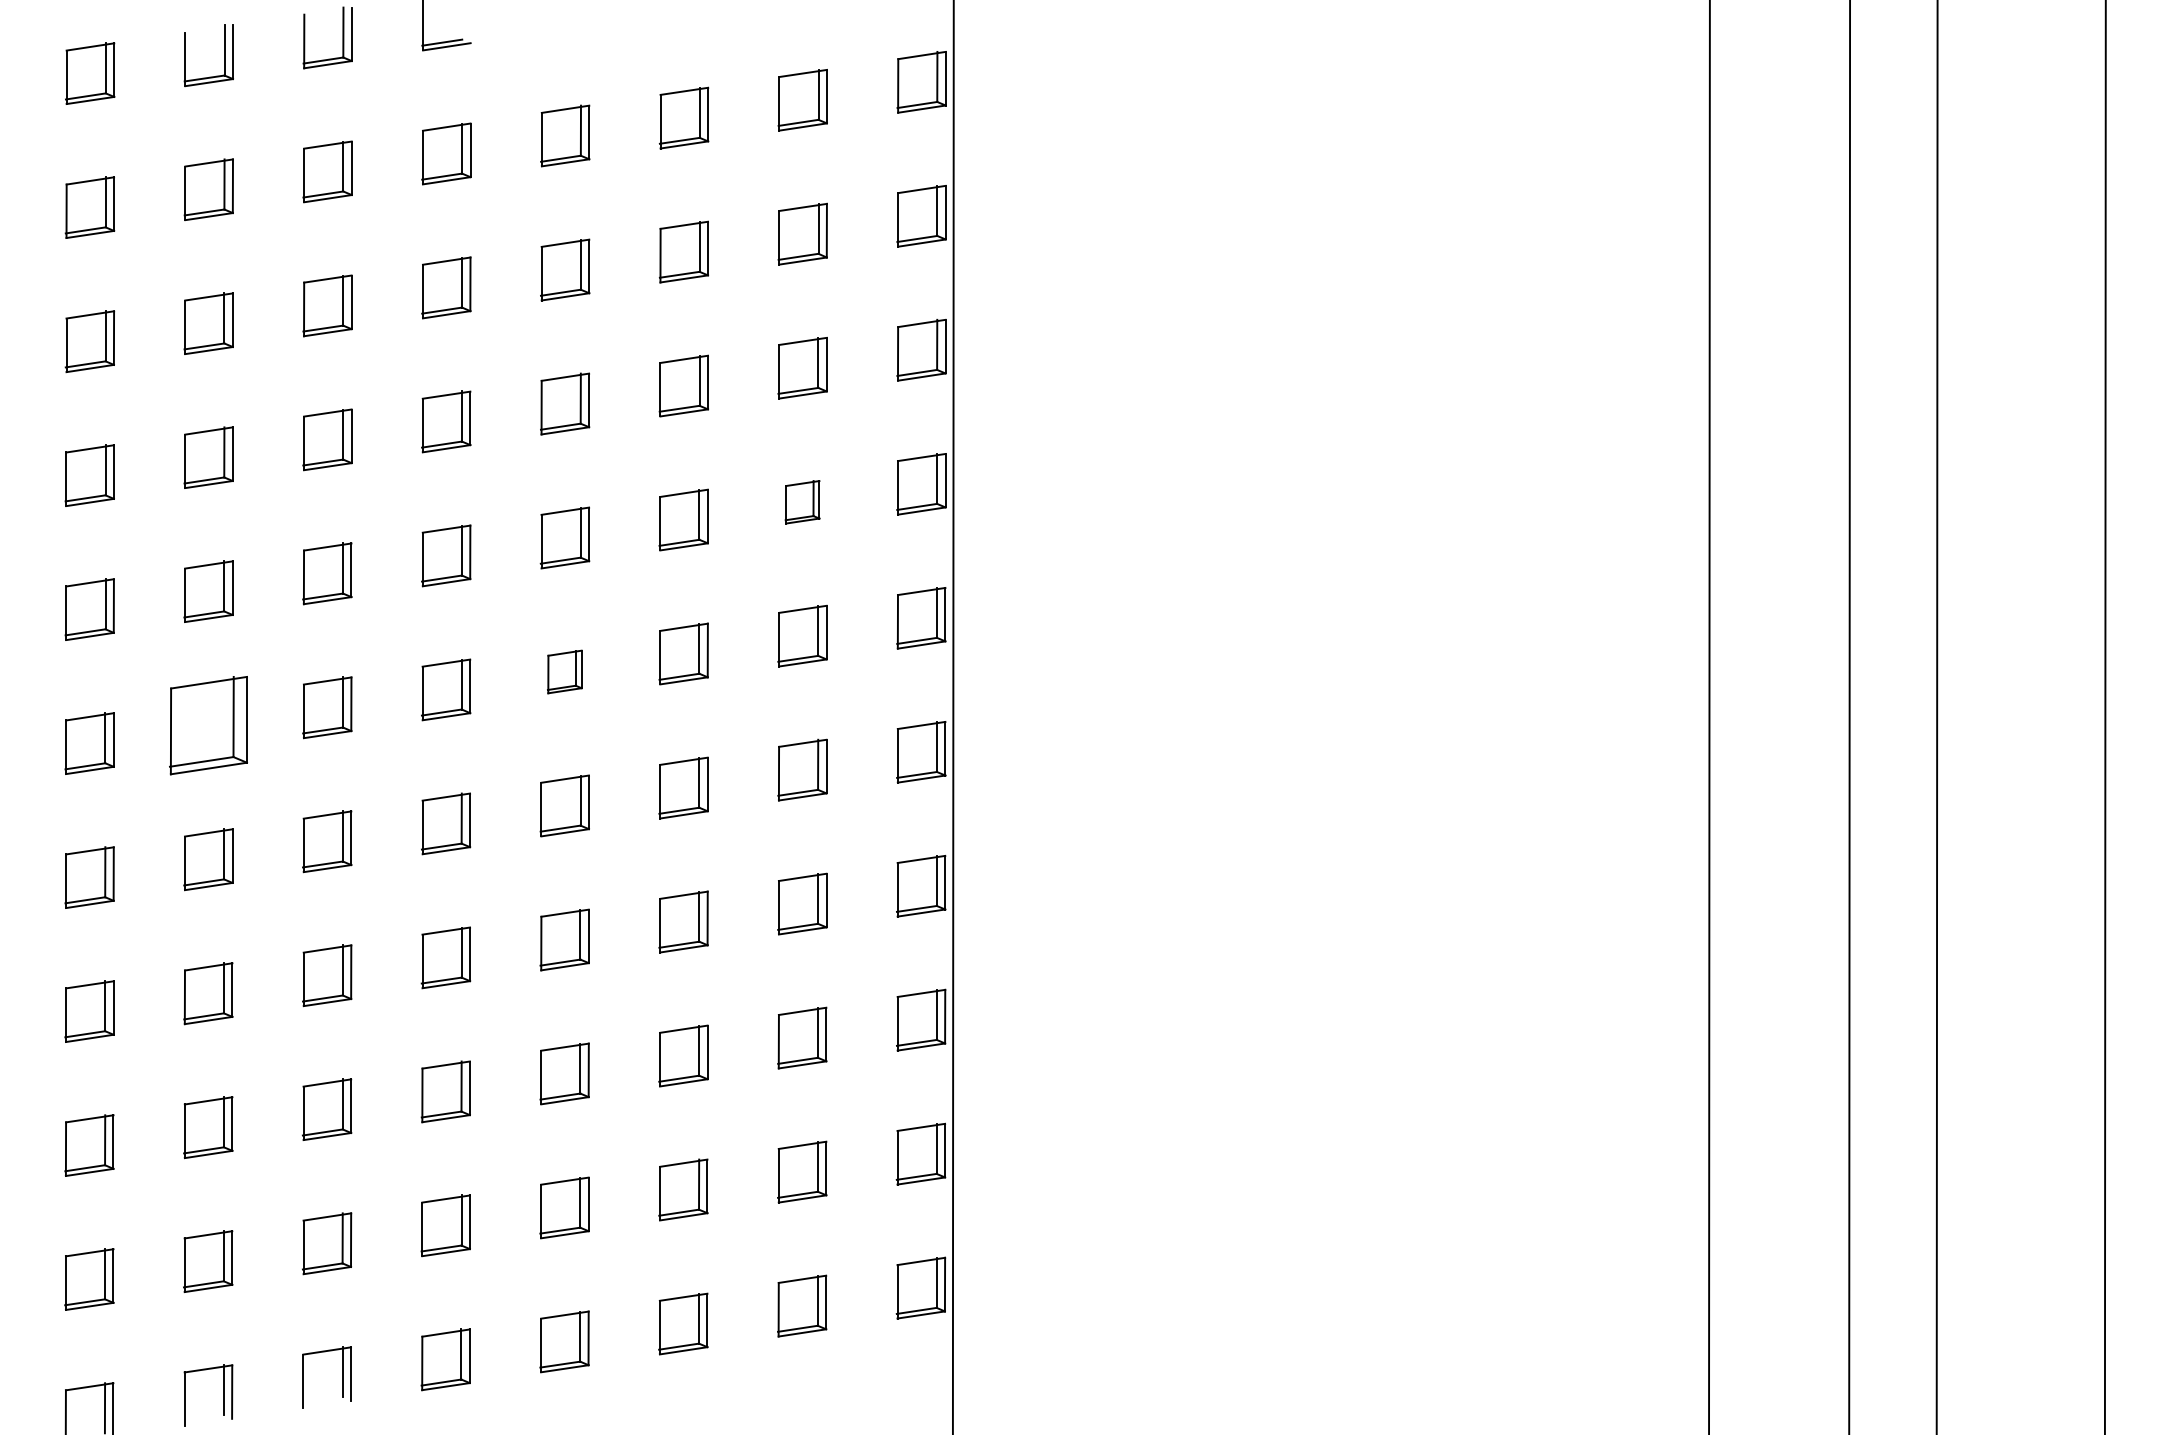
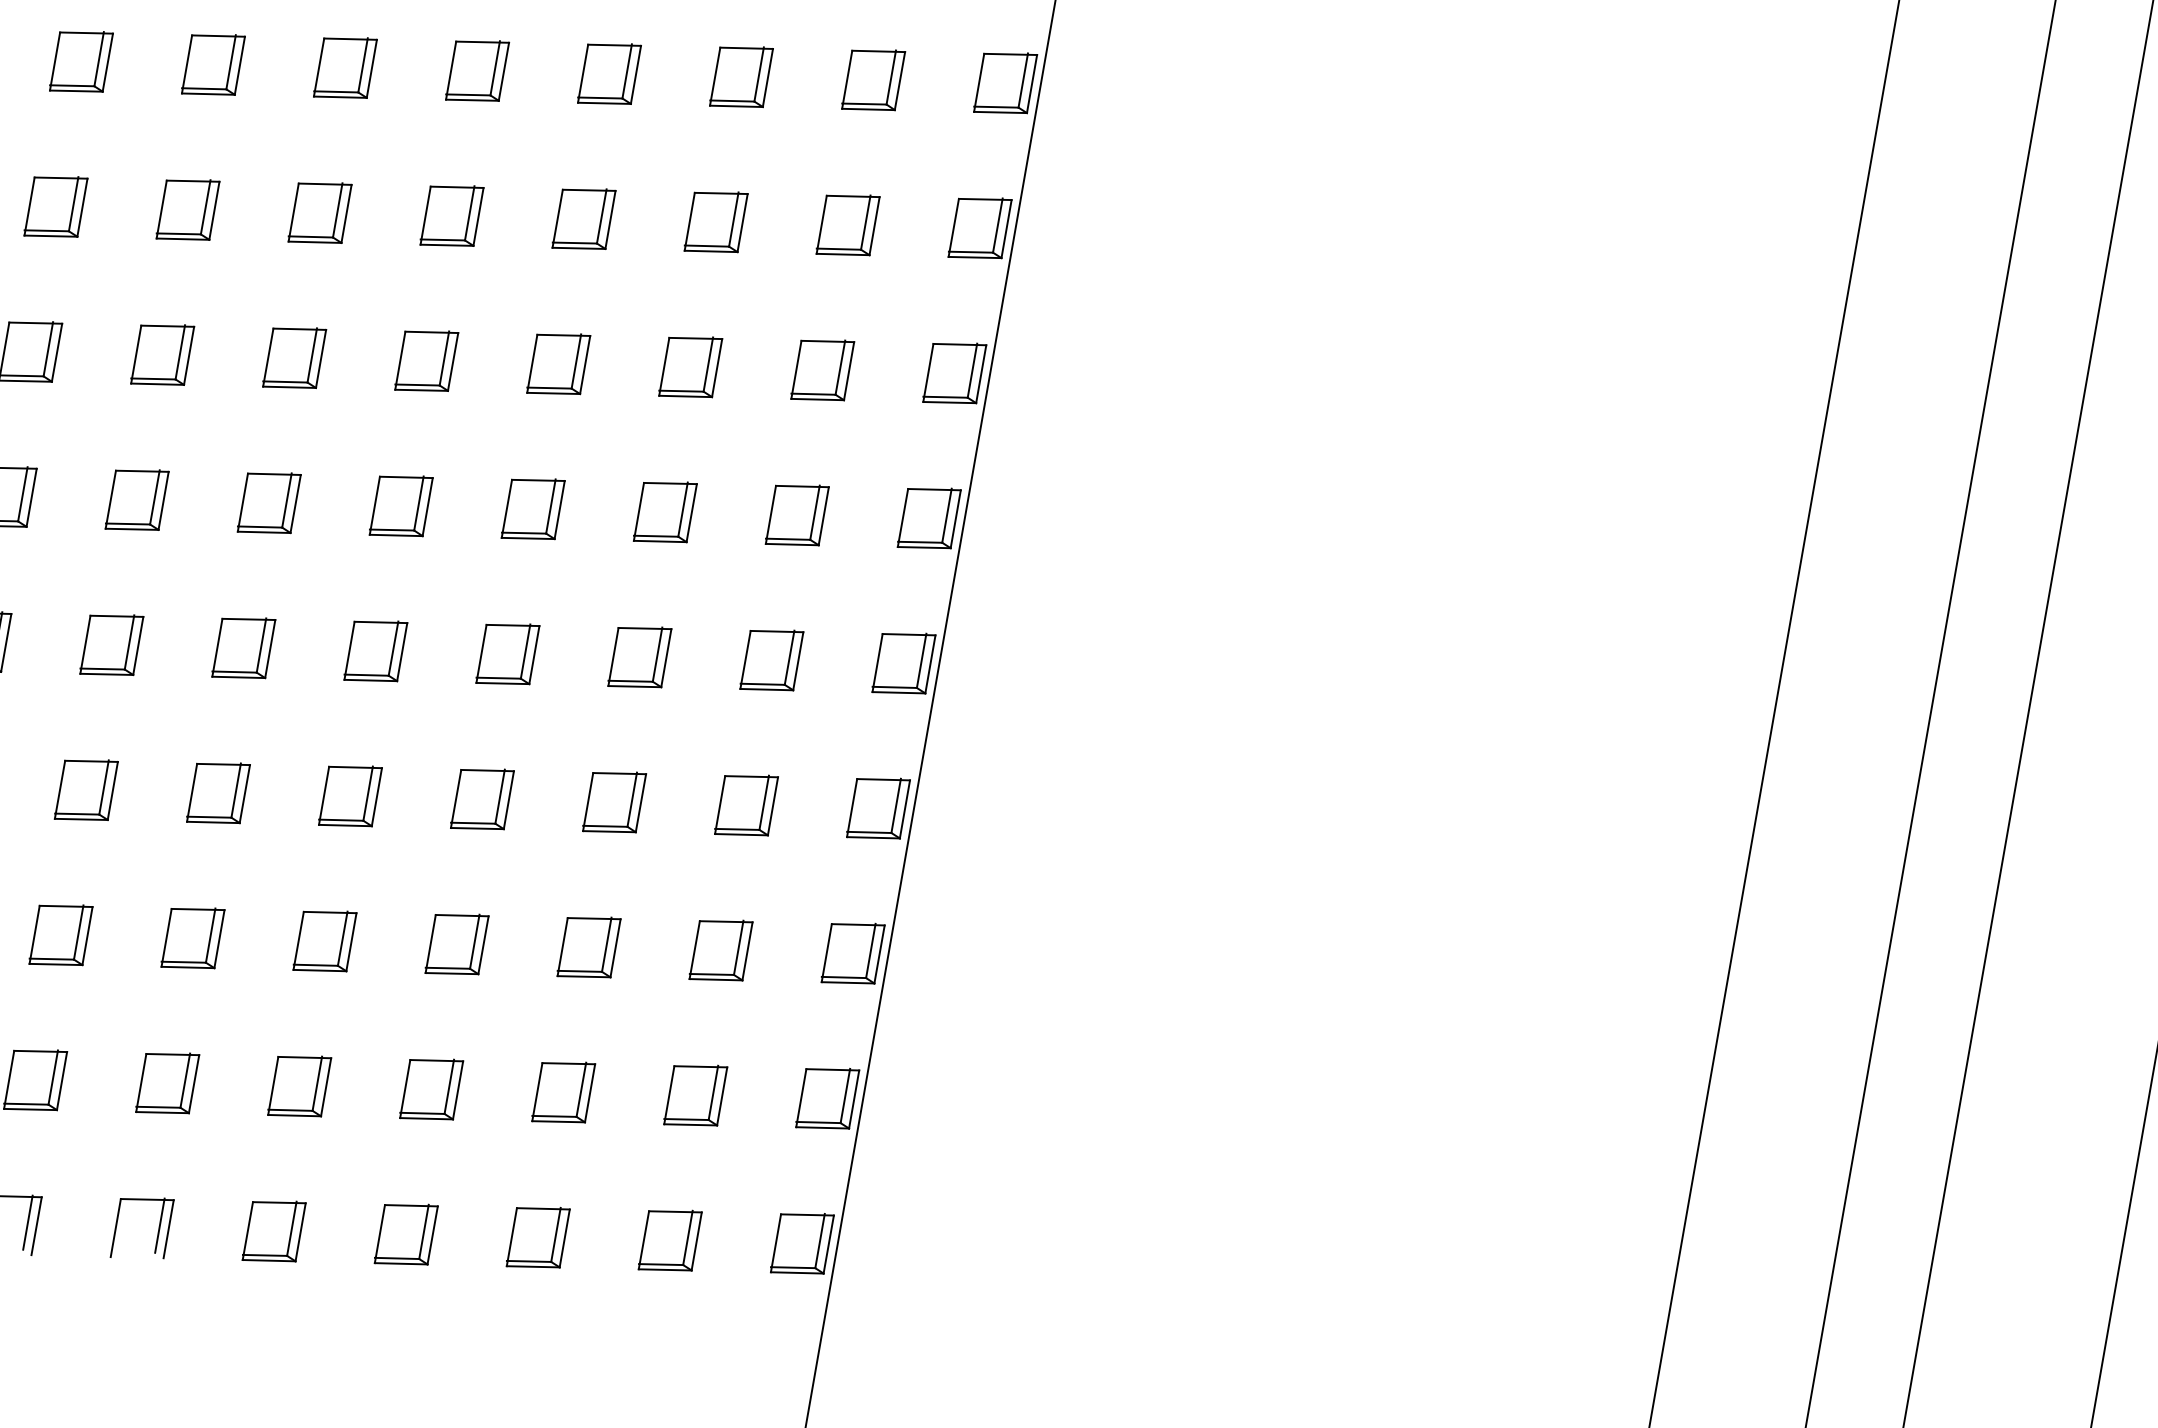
part: (802, 502) -> (822, 370), size x1.43
part: (564, 671) -> (532, 508), size x1.43
part: (208, 725) -> (136, 499), size x0.62

